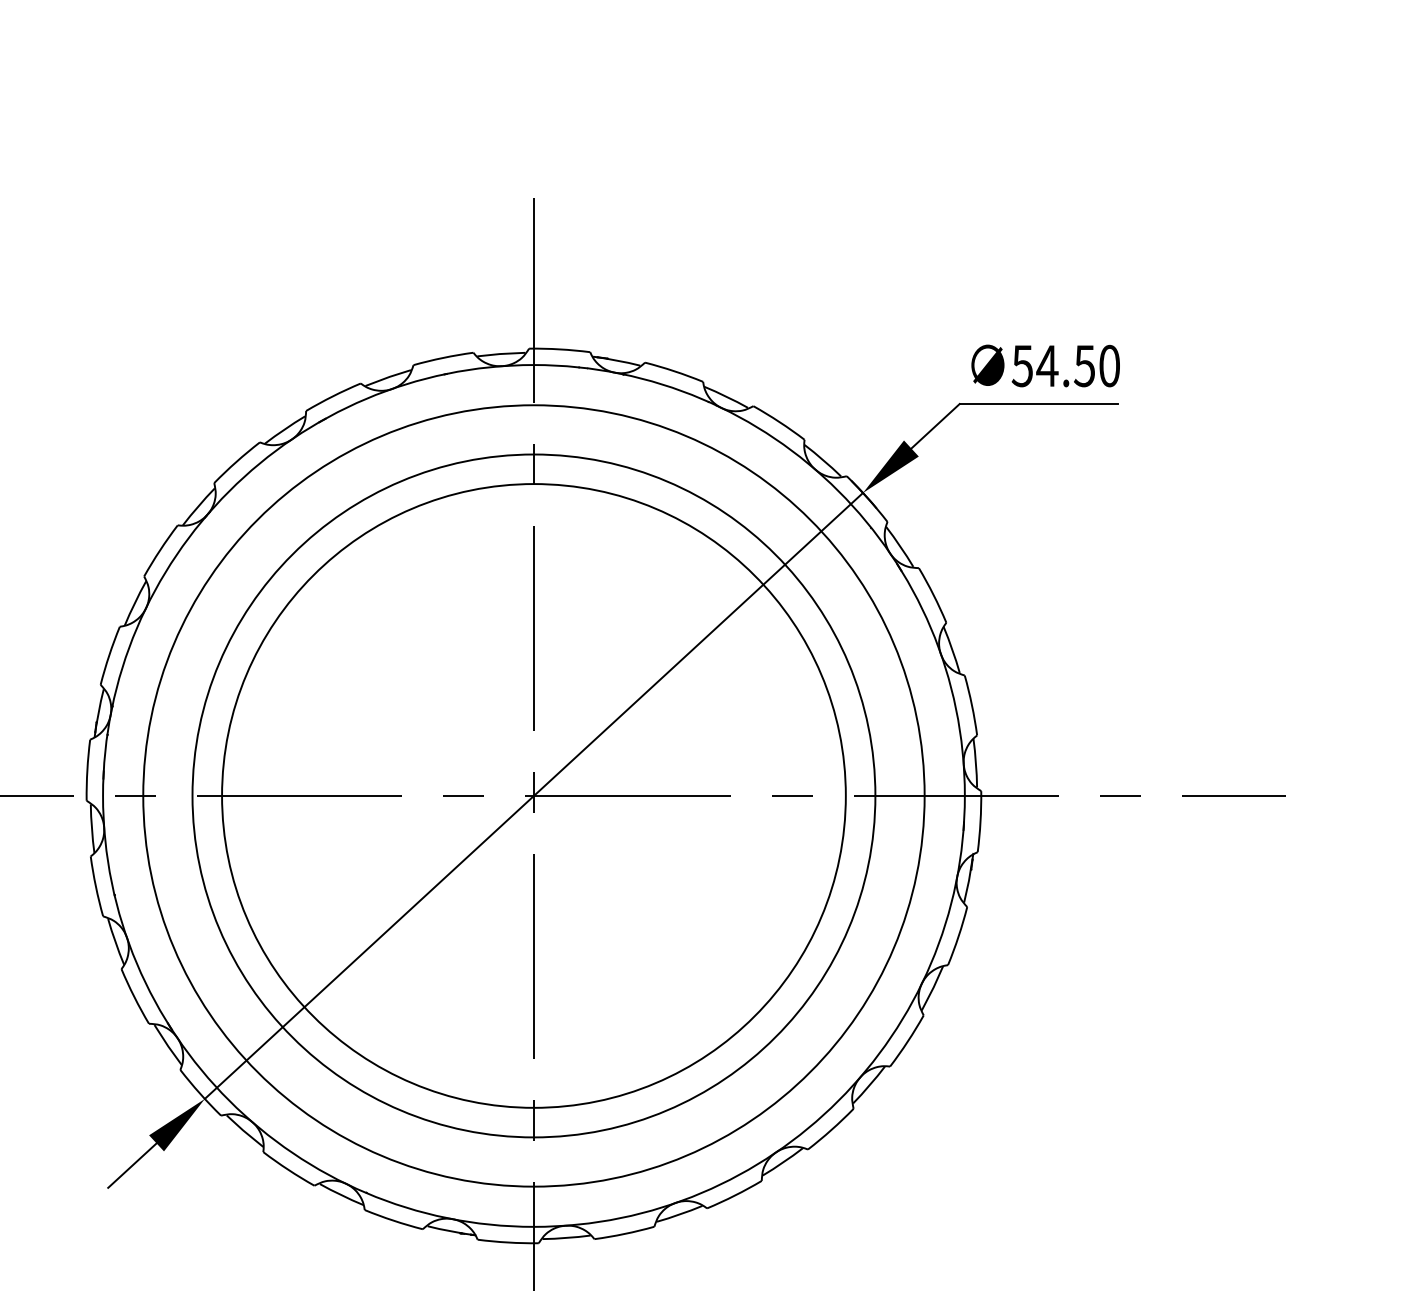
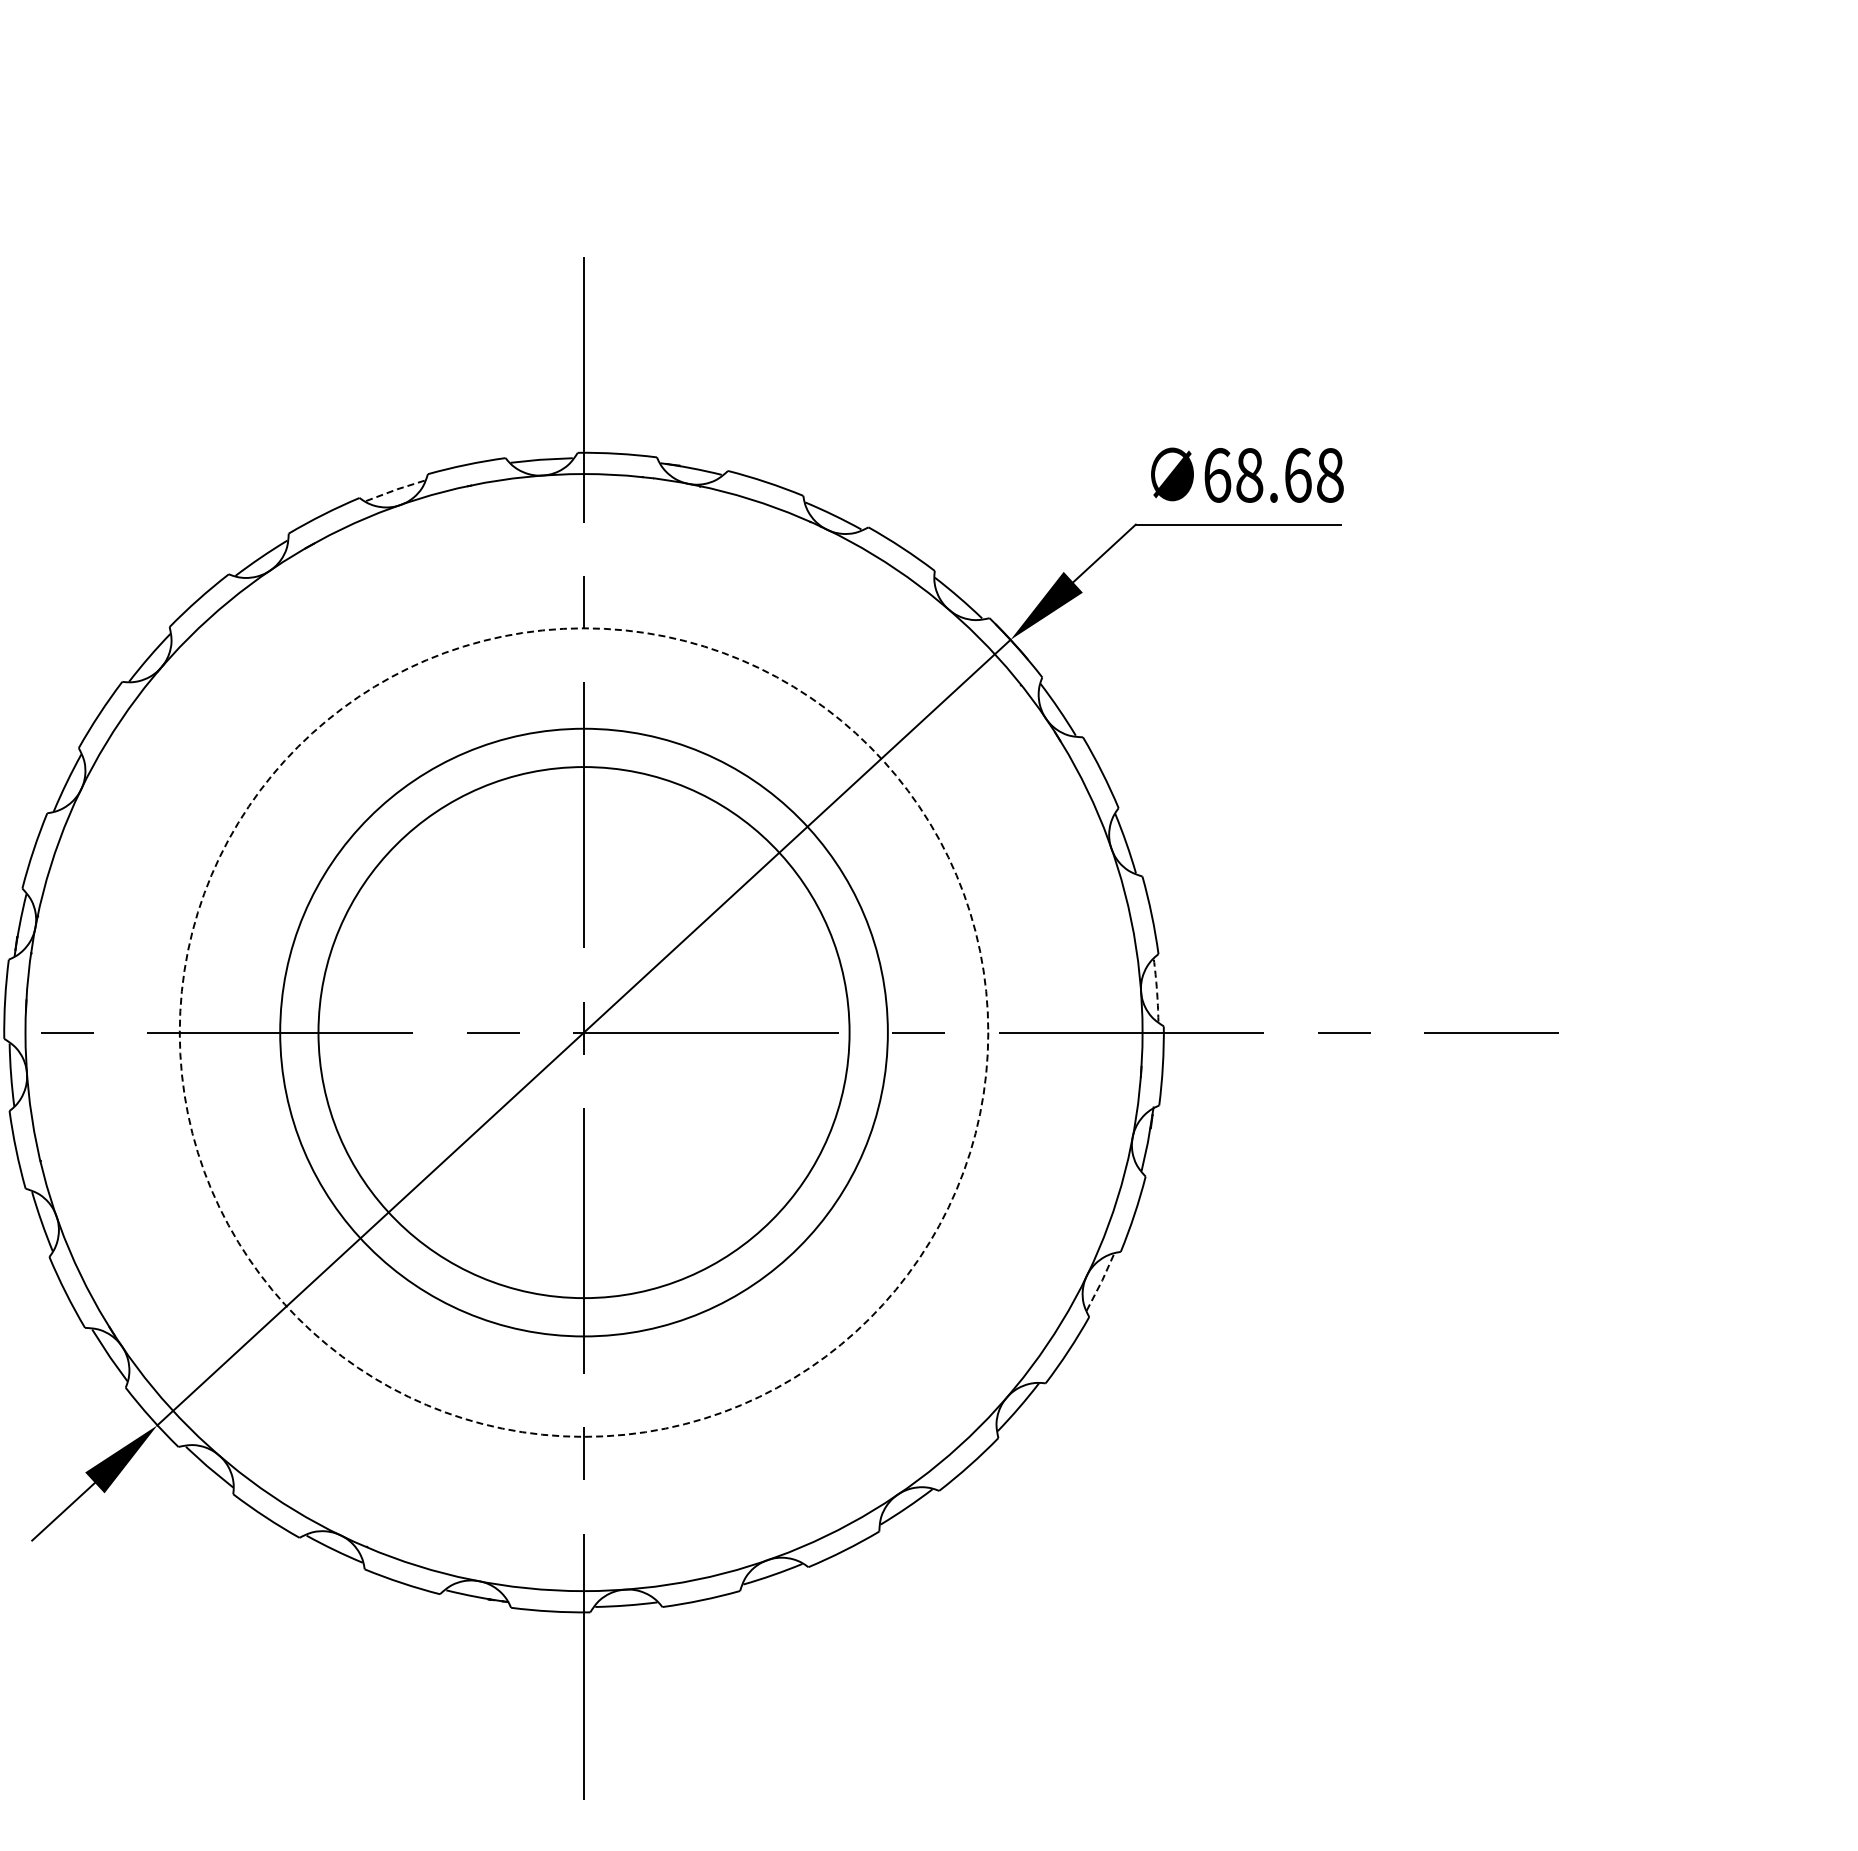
text: (1065, 366) -> (1273, 475), 54.50 -> 68.68
line: (388, 377) -> (395, 490), solid -> dashed
arc: (975, 763) -> (1156, 990), solid -> dashed
circle: (533, 795) -> (583, 1032), size x0.6
circle: (533, 795) -> (583, 1032), size x0.6
circle: (533, 795) -> (583, 1032), solid -> dashed
line: (933, 987) -> (1101, 1281), solid -> dashed

